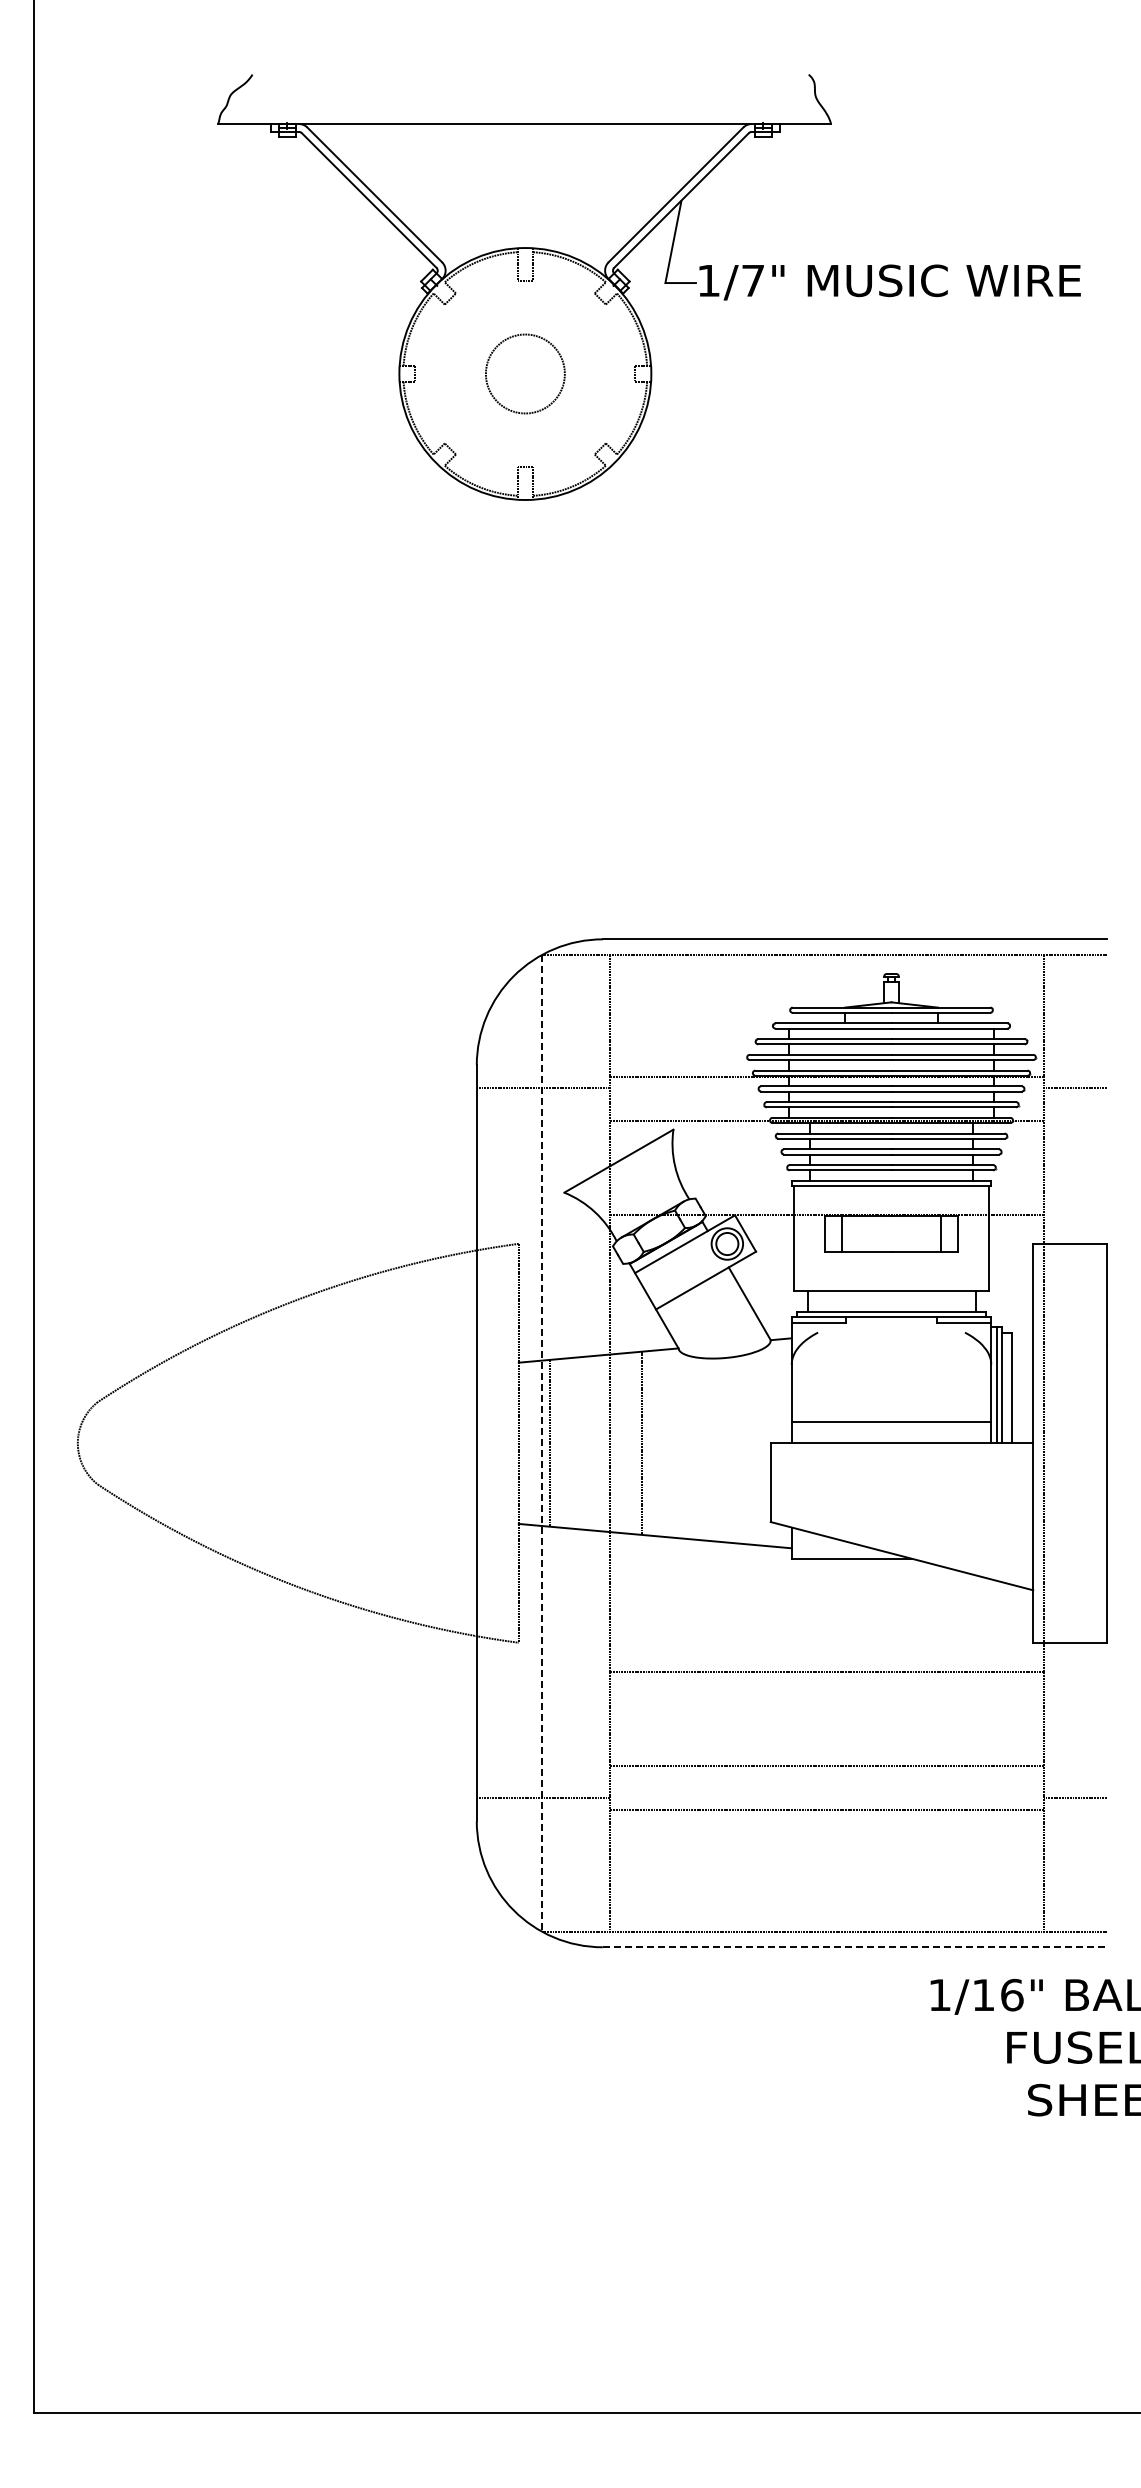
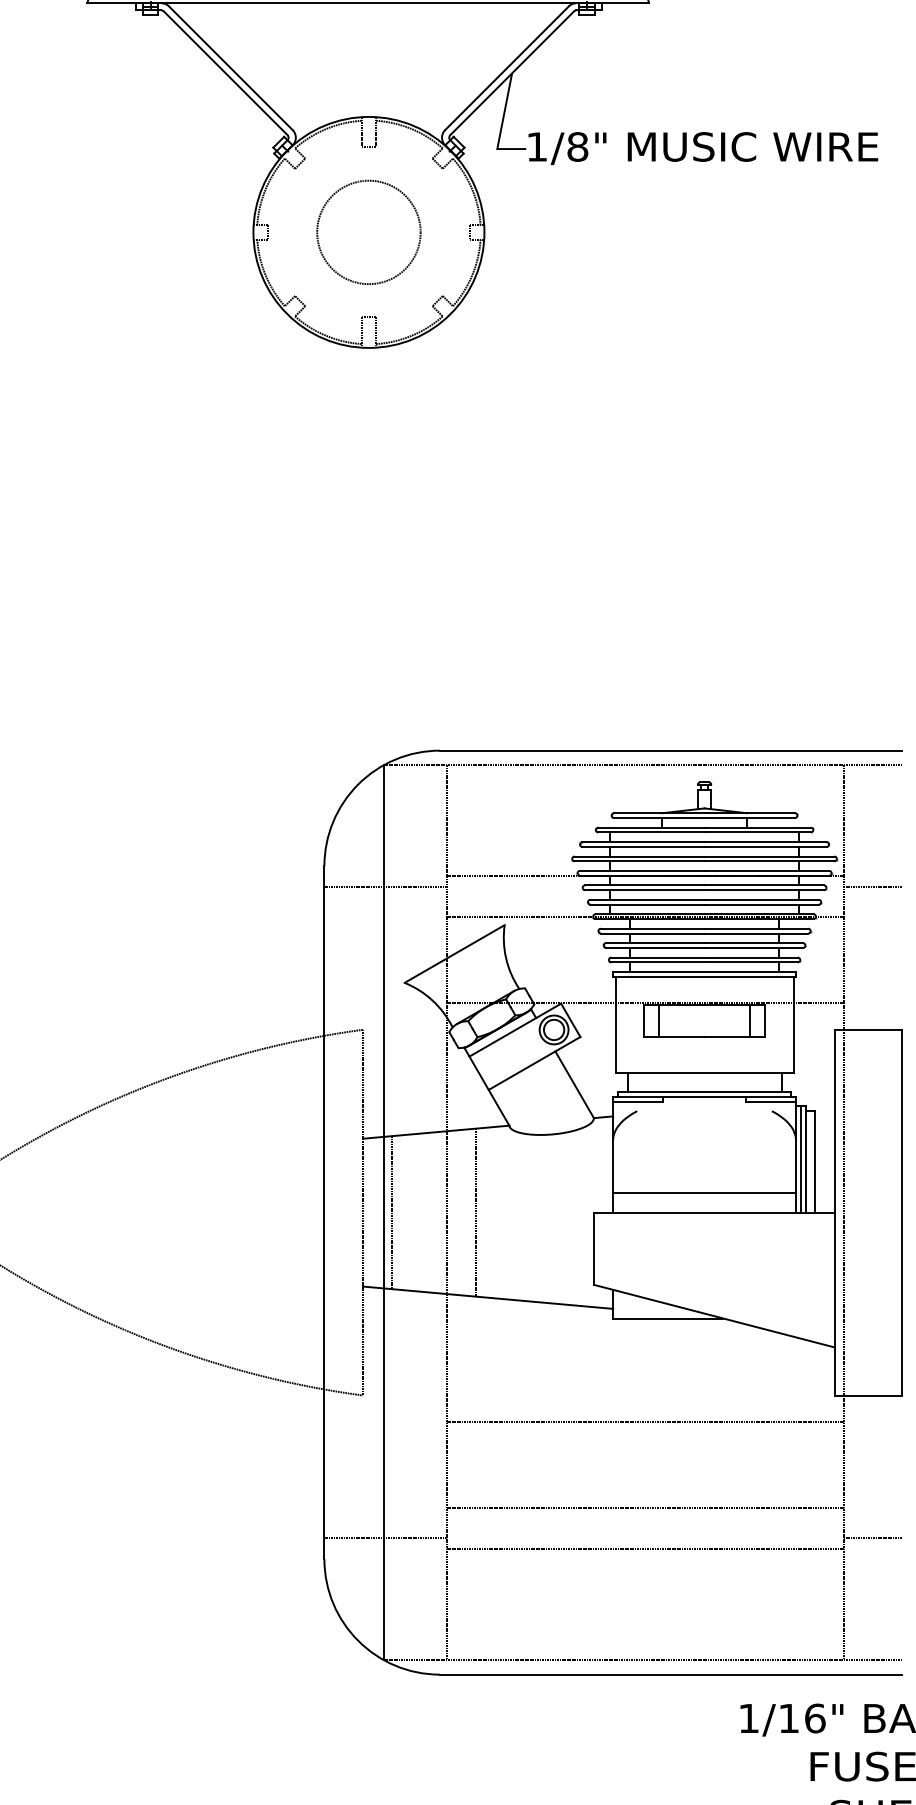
text: (753, 280) -> (578, 146), 1/7" -> 1/8"
circle: (525, 373) -> (369, 231), size x1.43
line: (541, 1443) -> (383, 1212), dashed -> solid
line: (854, 1947) -> (670, 1674), dashed -> solid

